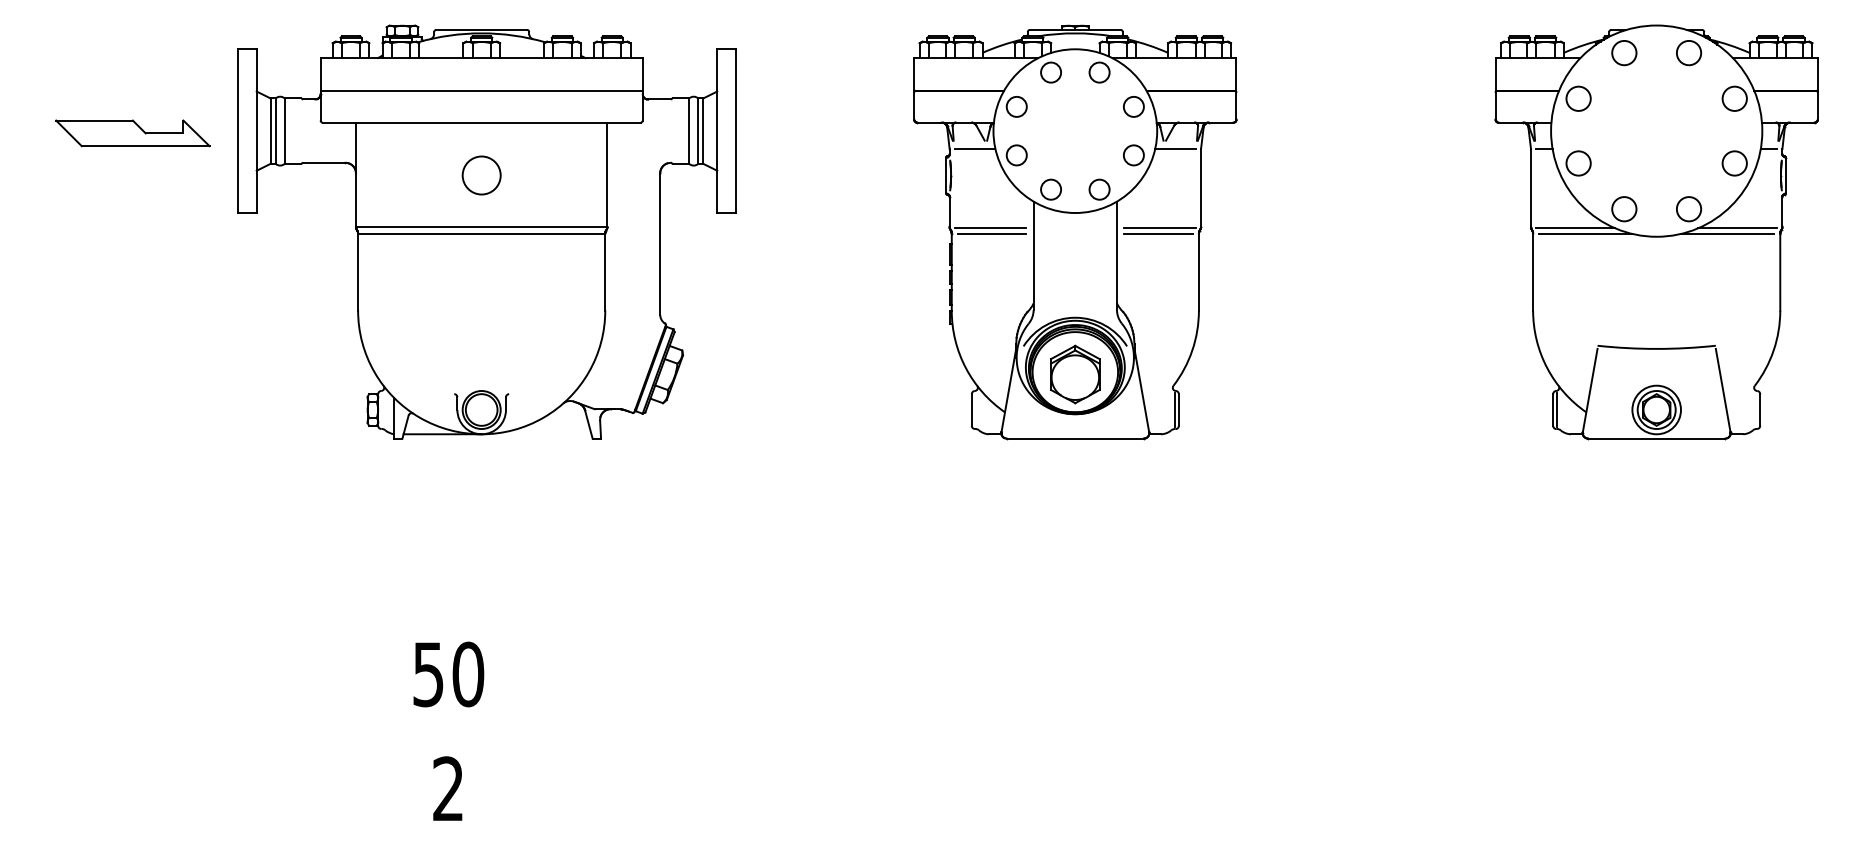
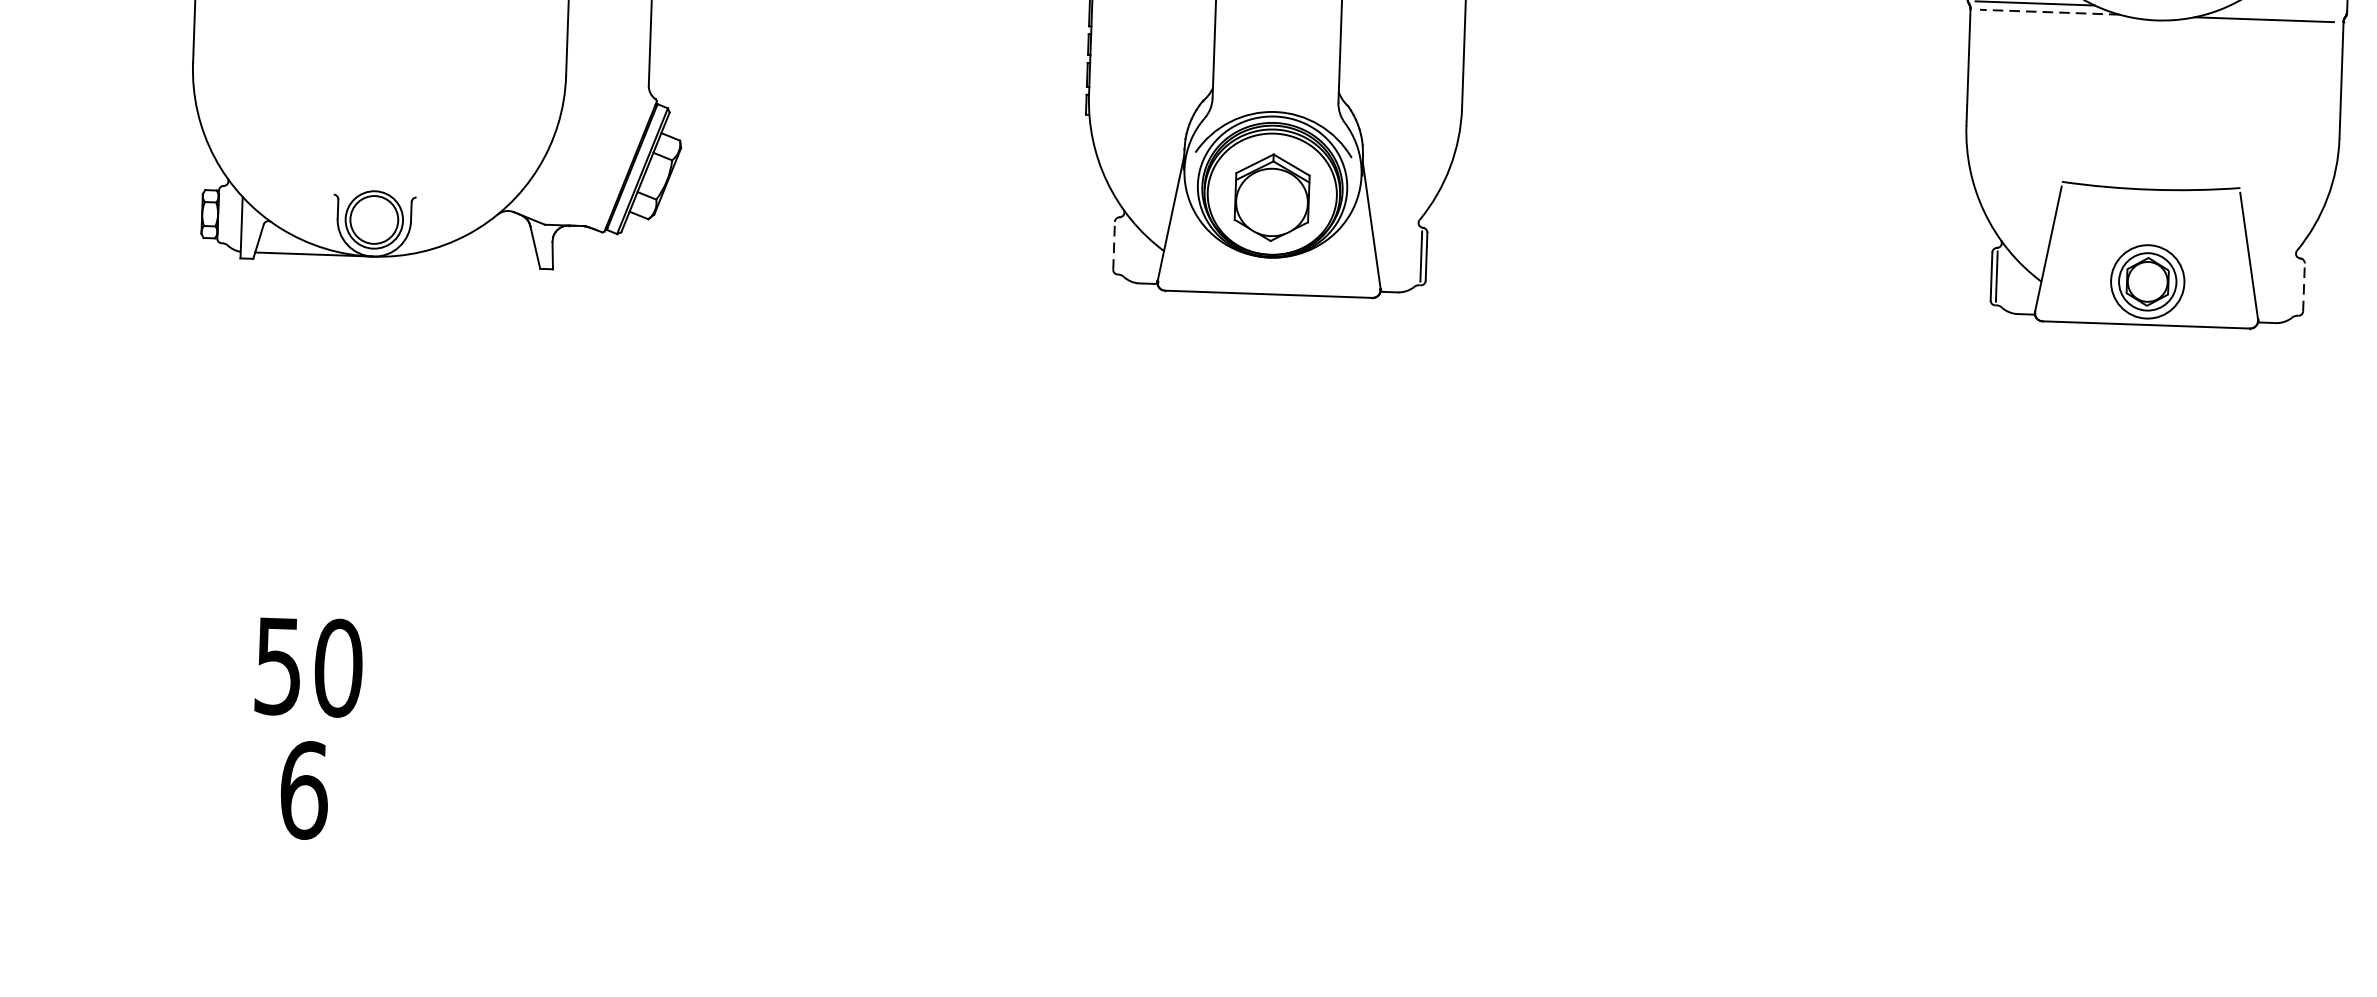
line: (1737, 228) -> (2279, 12), removed
line: (1585, 233) -> (2049, 11), solid -> dashed
line: (971, 410) -> (1113, 246), solid -> dashed
line: (1760, 410) -> (2304, 288), solid -> dashed
text: (448, 674) -> (308, 667), moved
text: (448, 788) -> (304, 789), 2 -> 6

